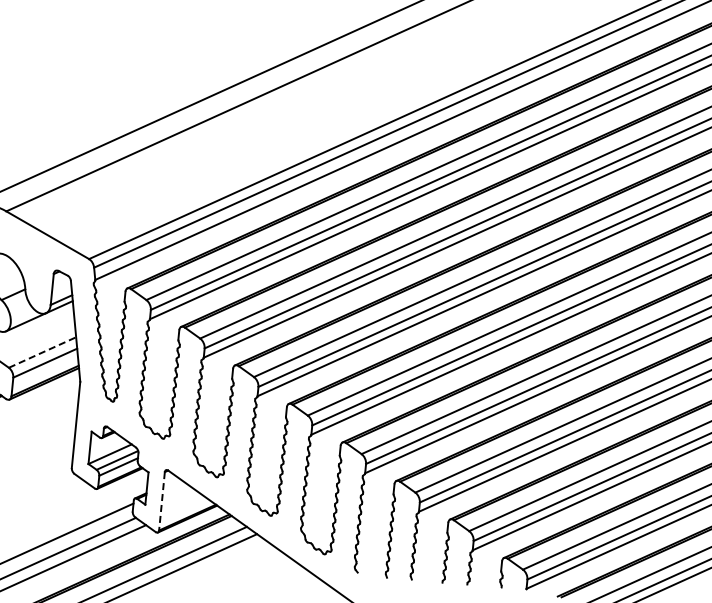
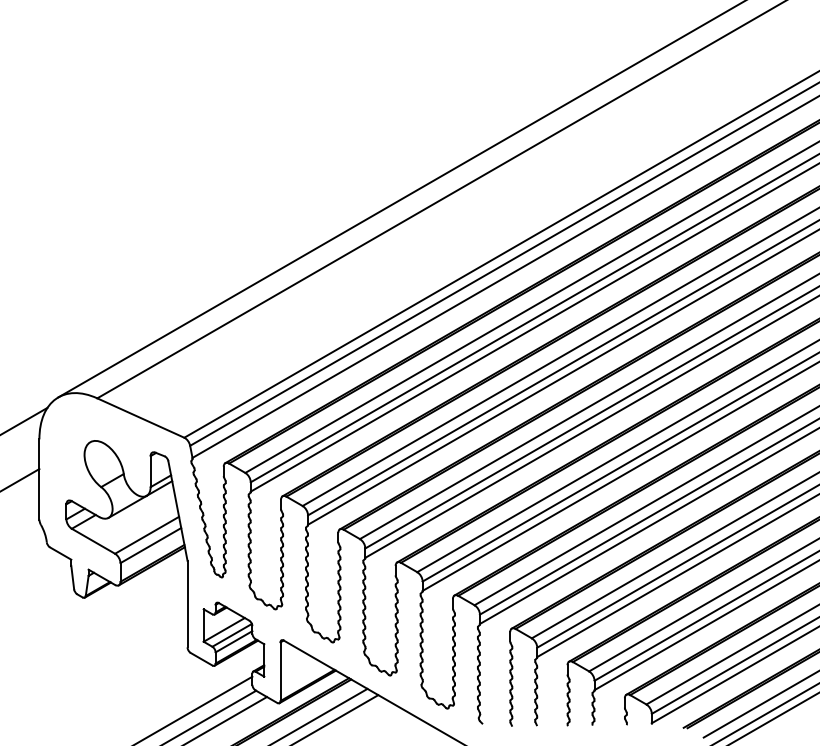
line: (42, 352) -> (147, 535), dashed -> solid
line: (161, 502) -> (280, 672), dashed -> solid

